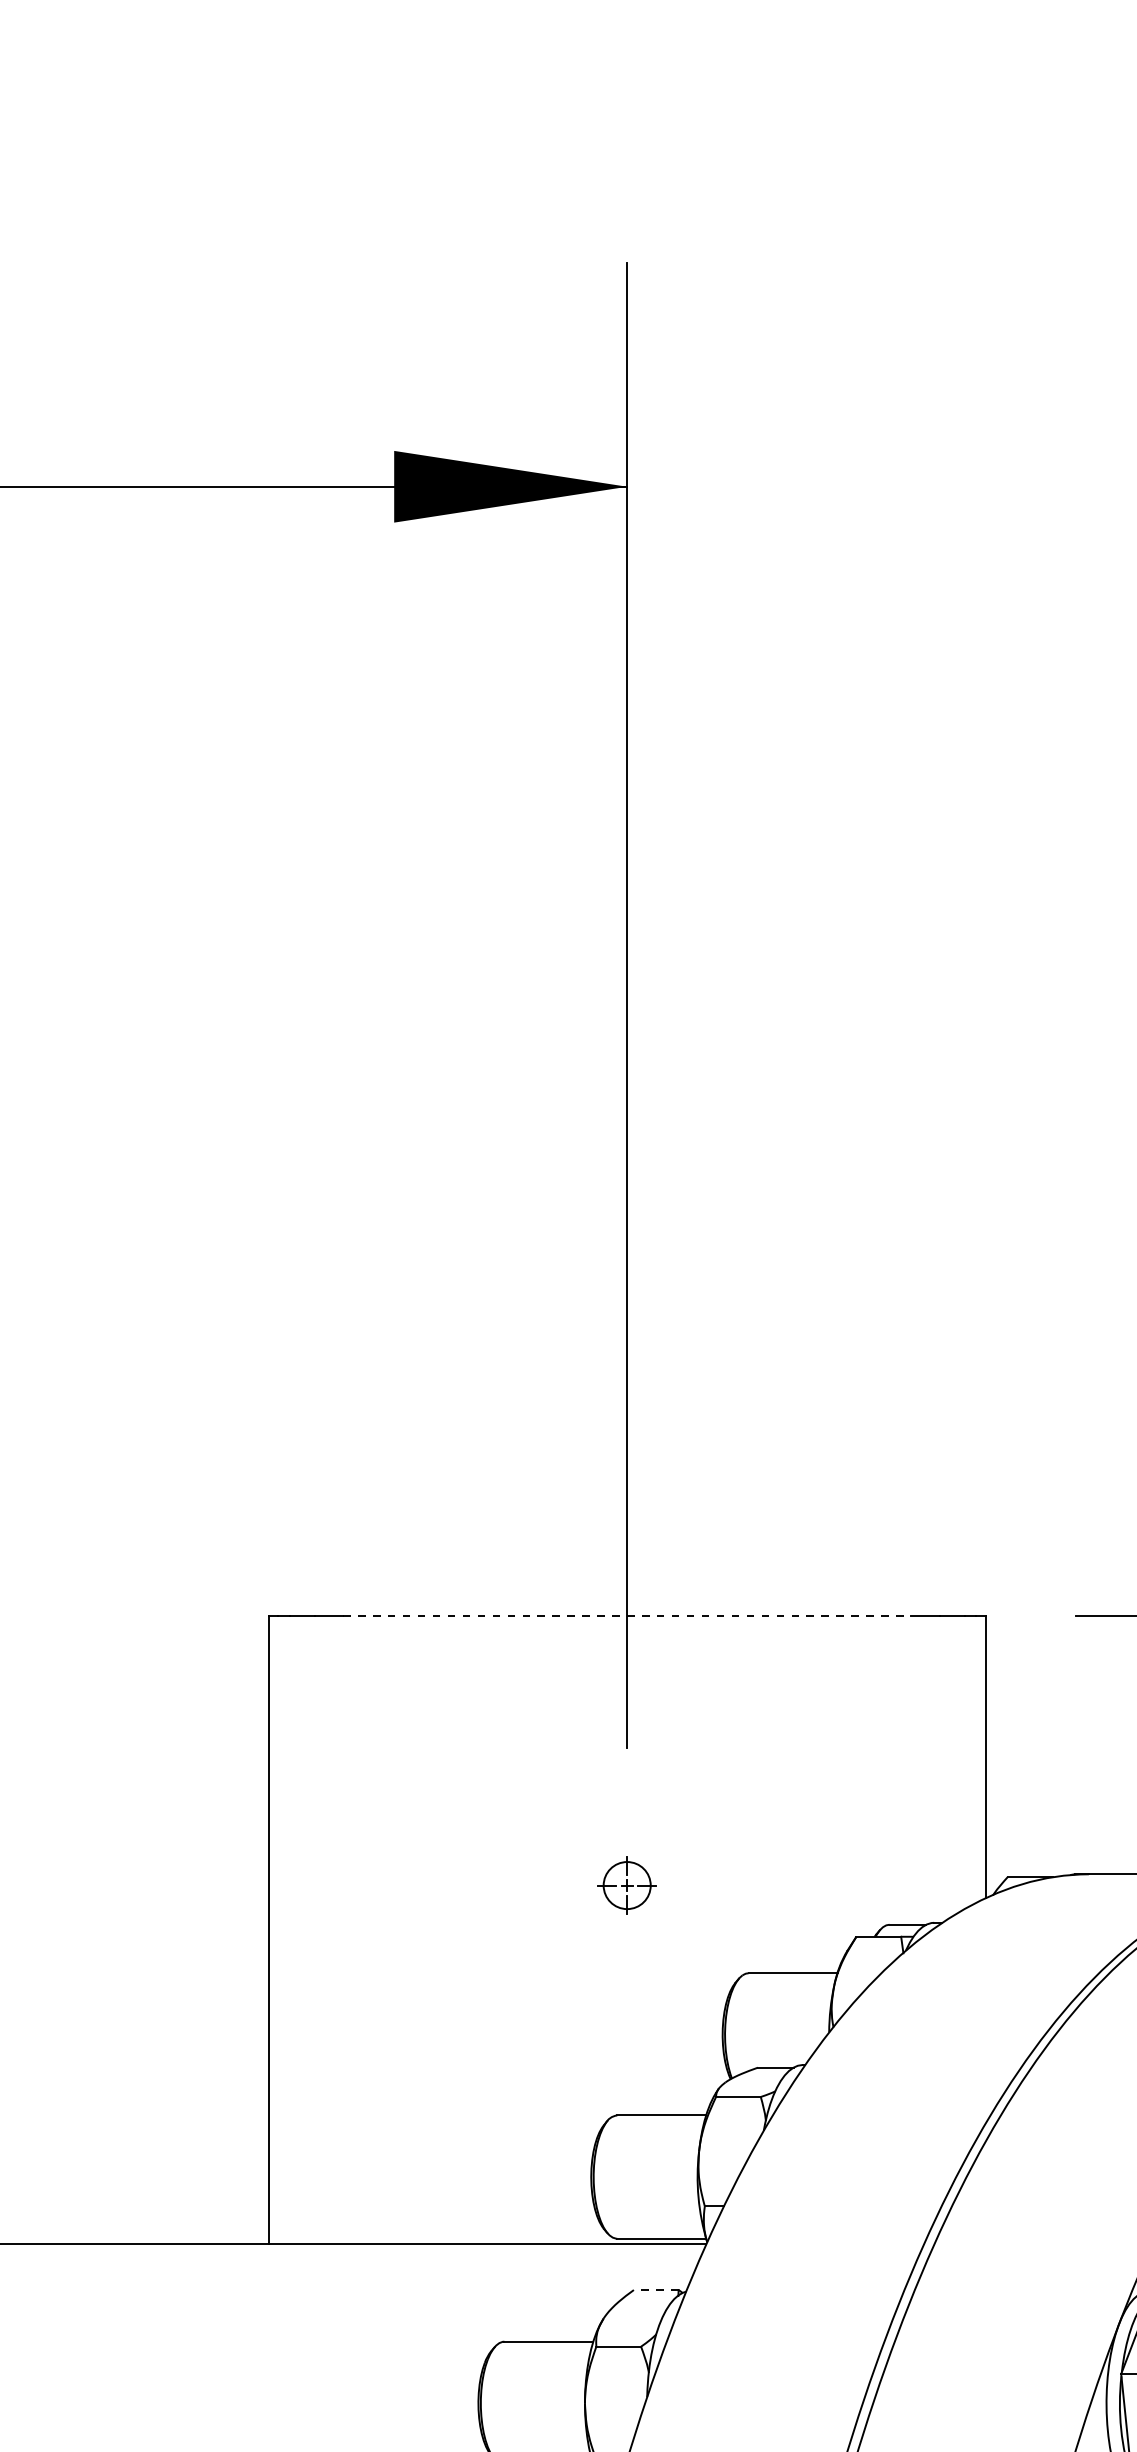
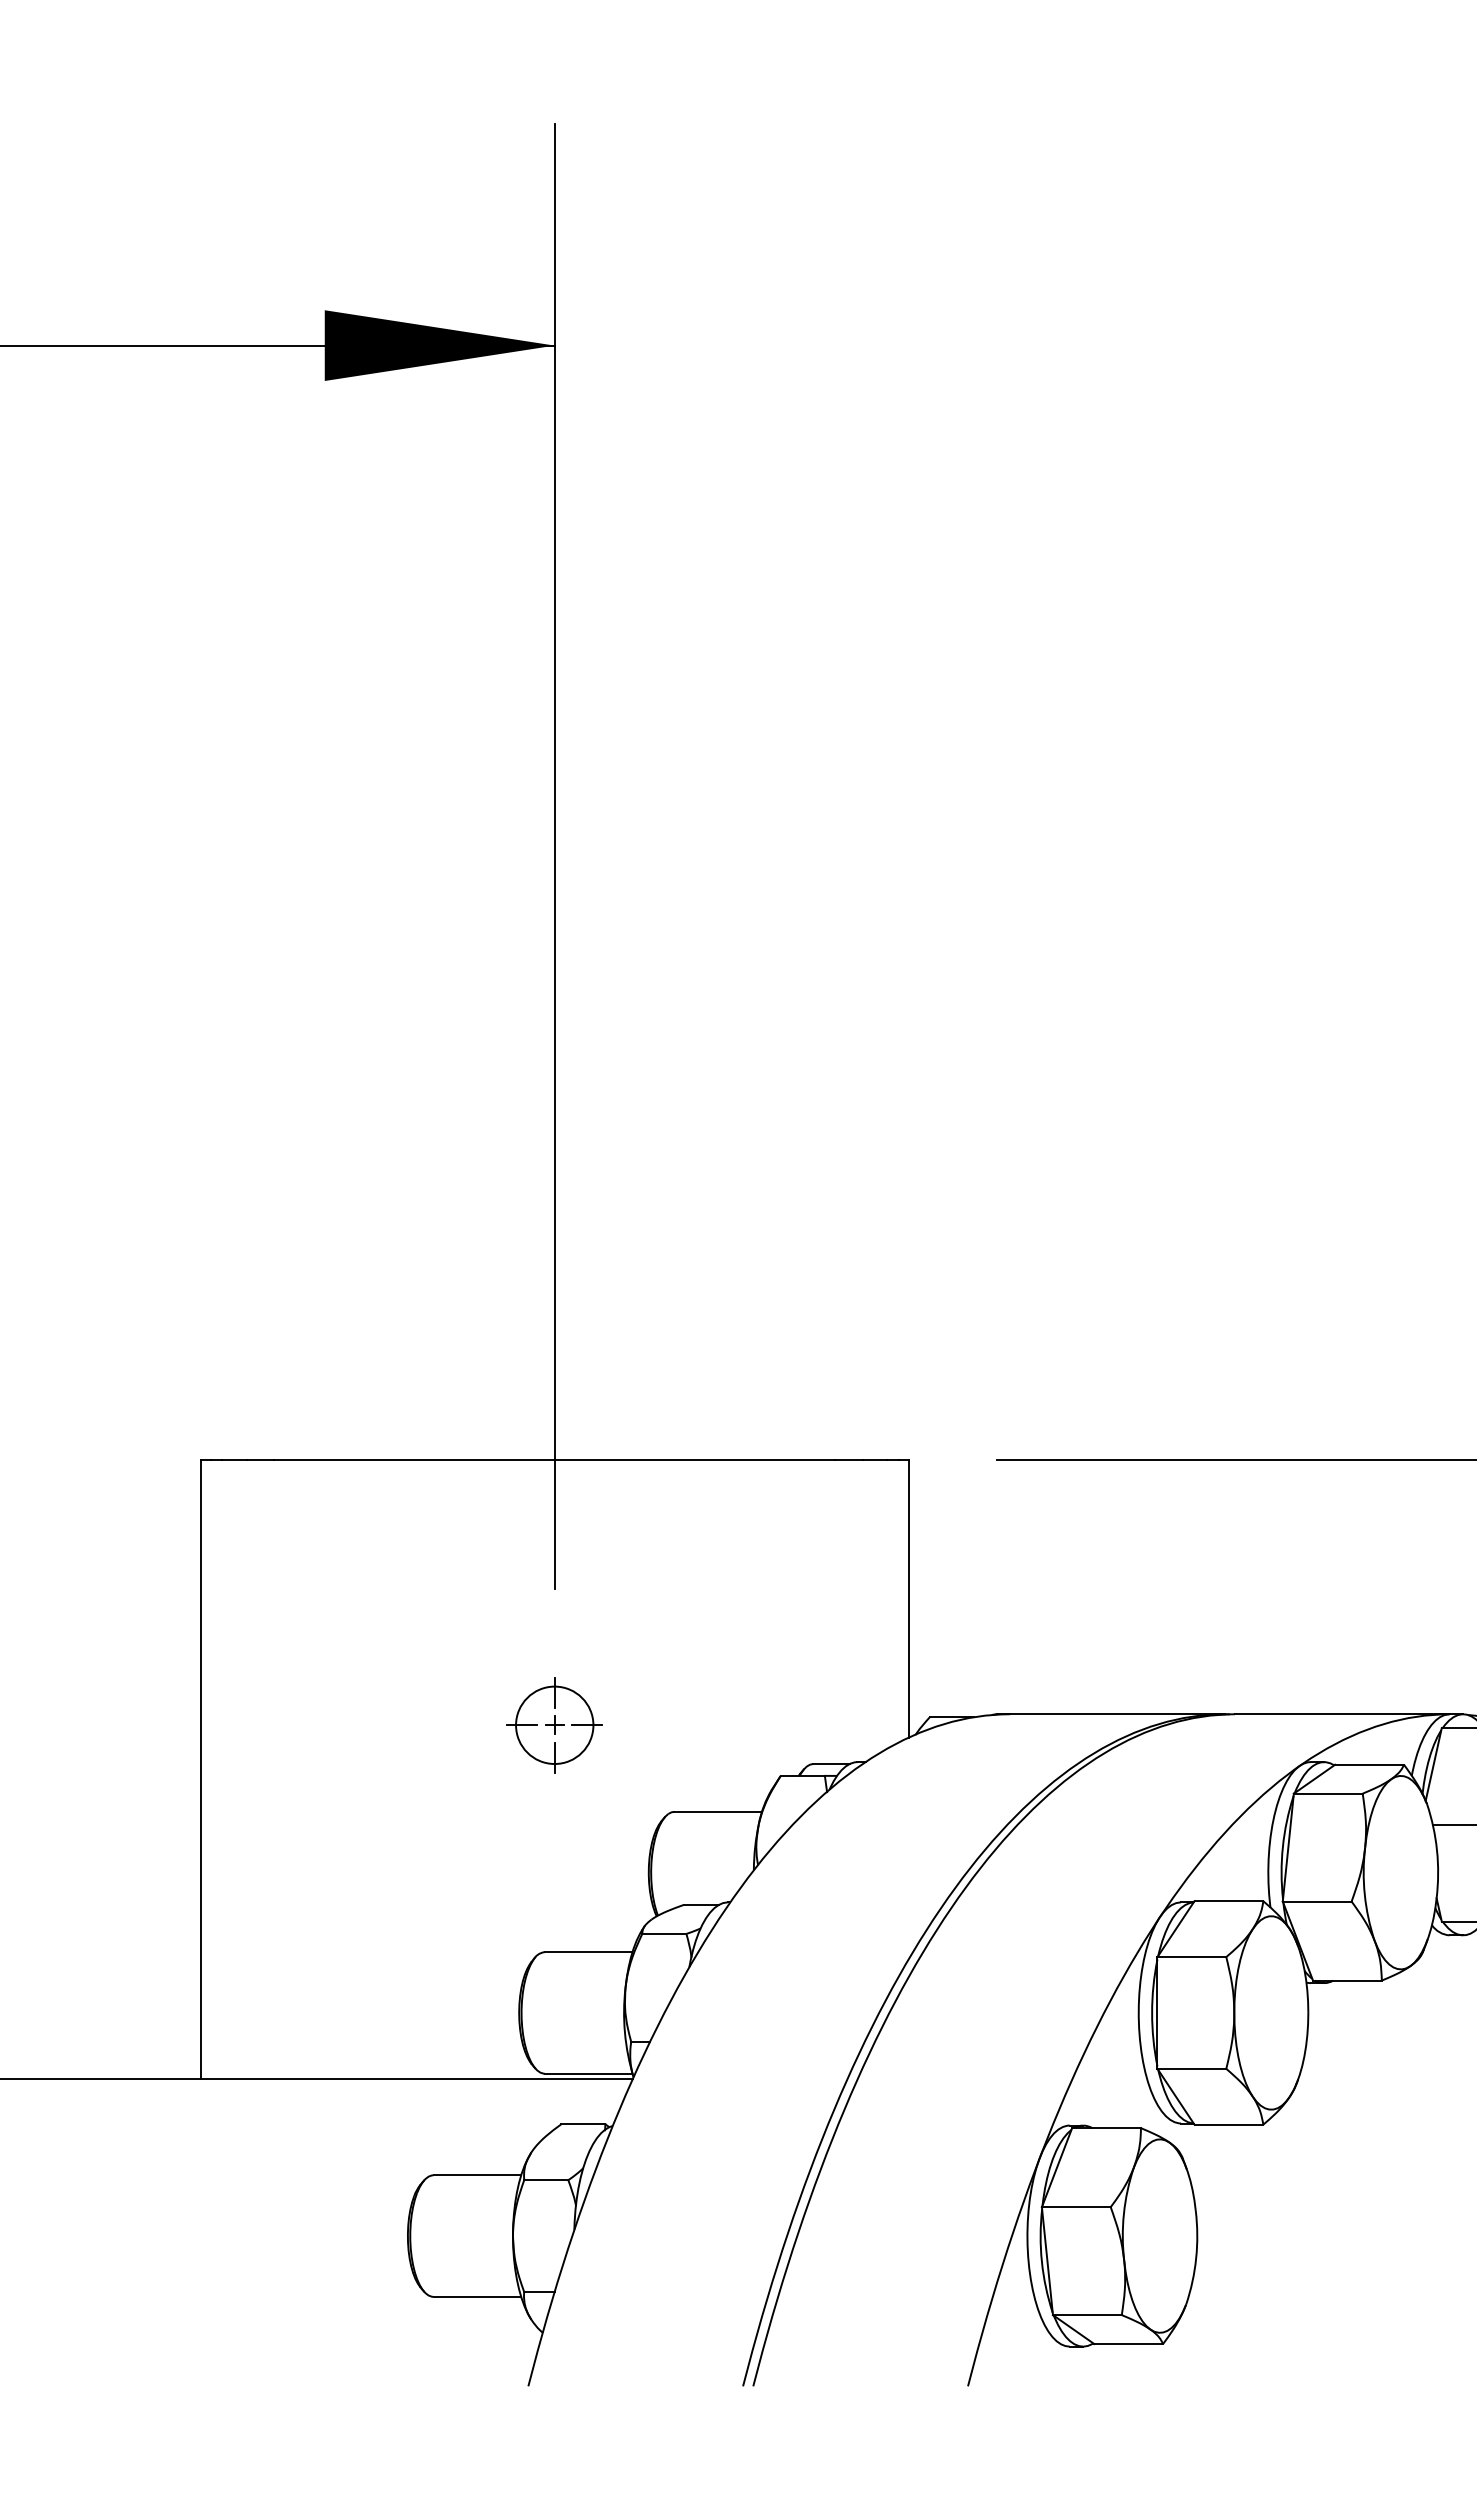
line: (628, 1616) -> (555, 1459), dashed -> solid
part: (627, 1885) -> (554, 1725), size x1.67
line: (655, 2290) -> (582, 2124), dashed -> solid

